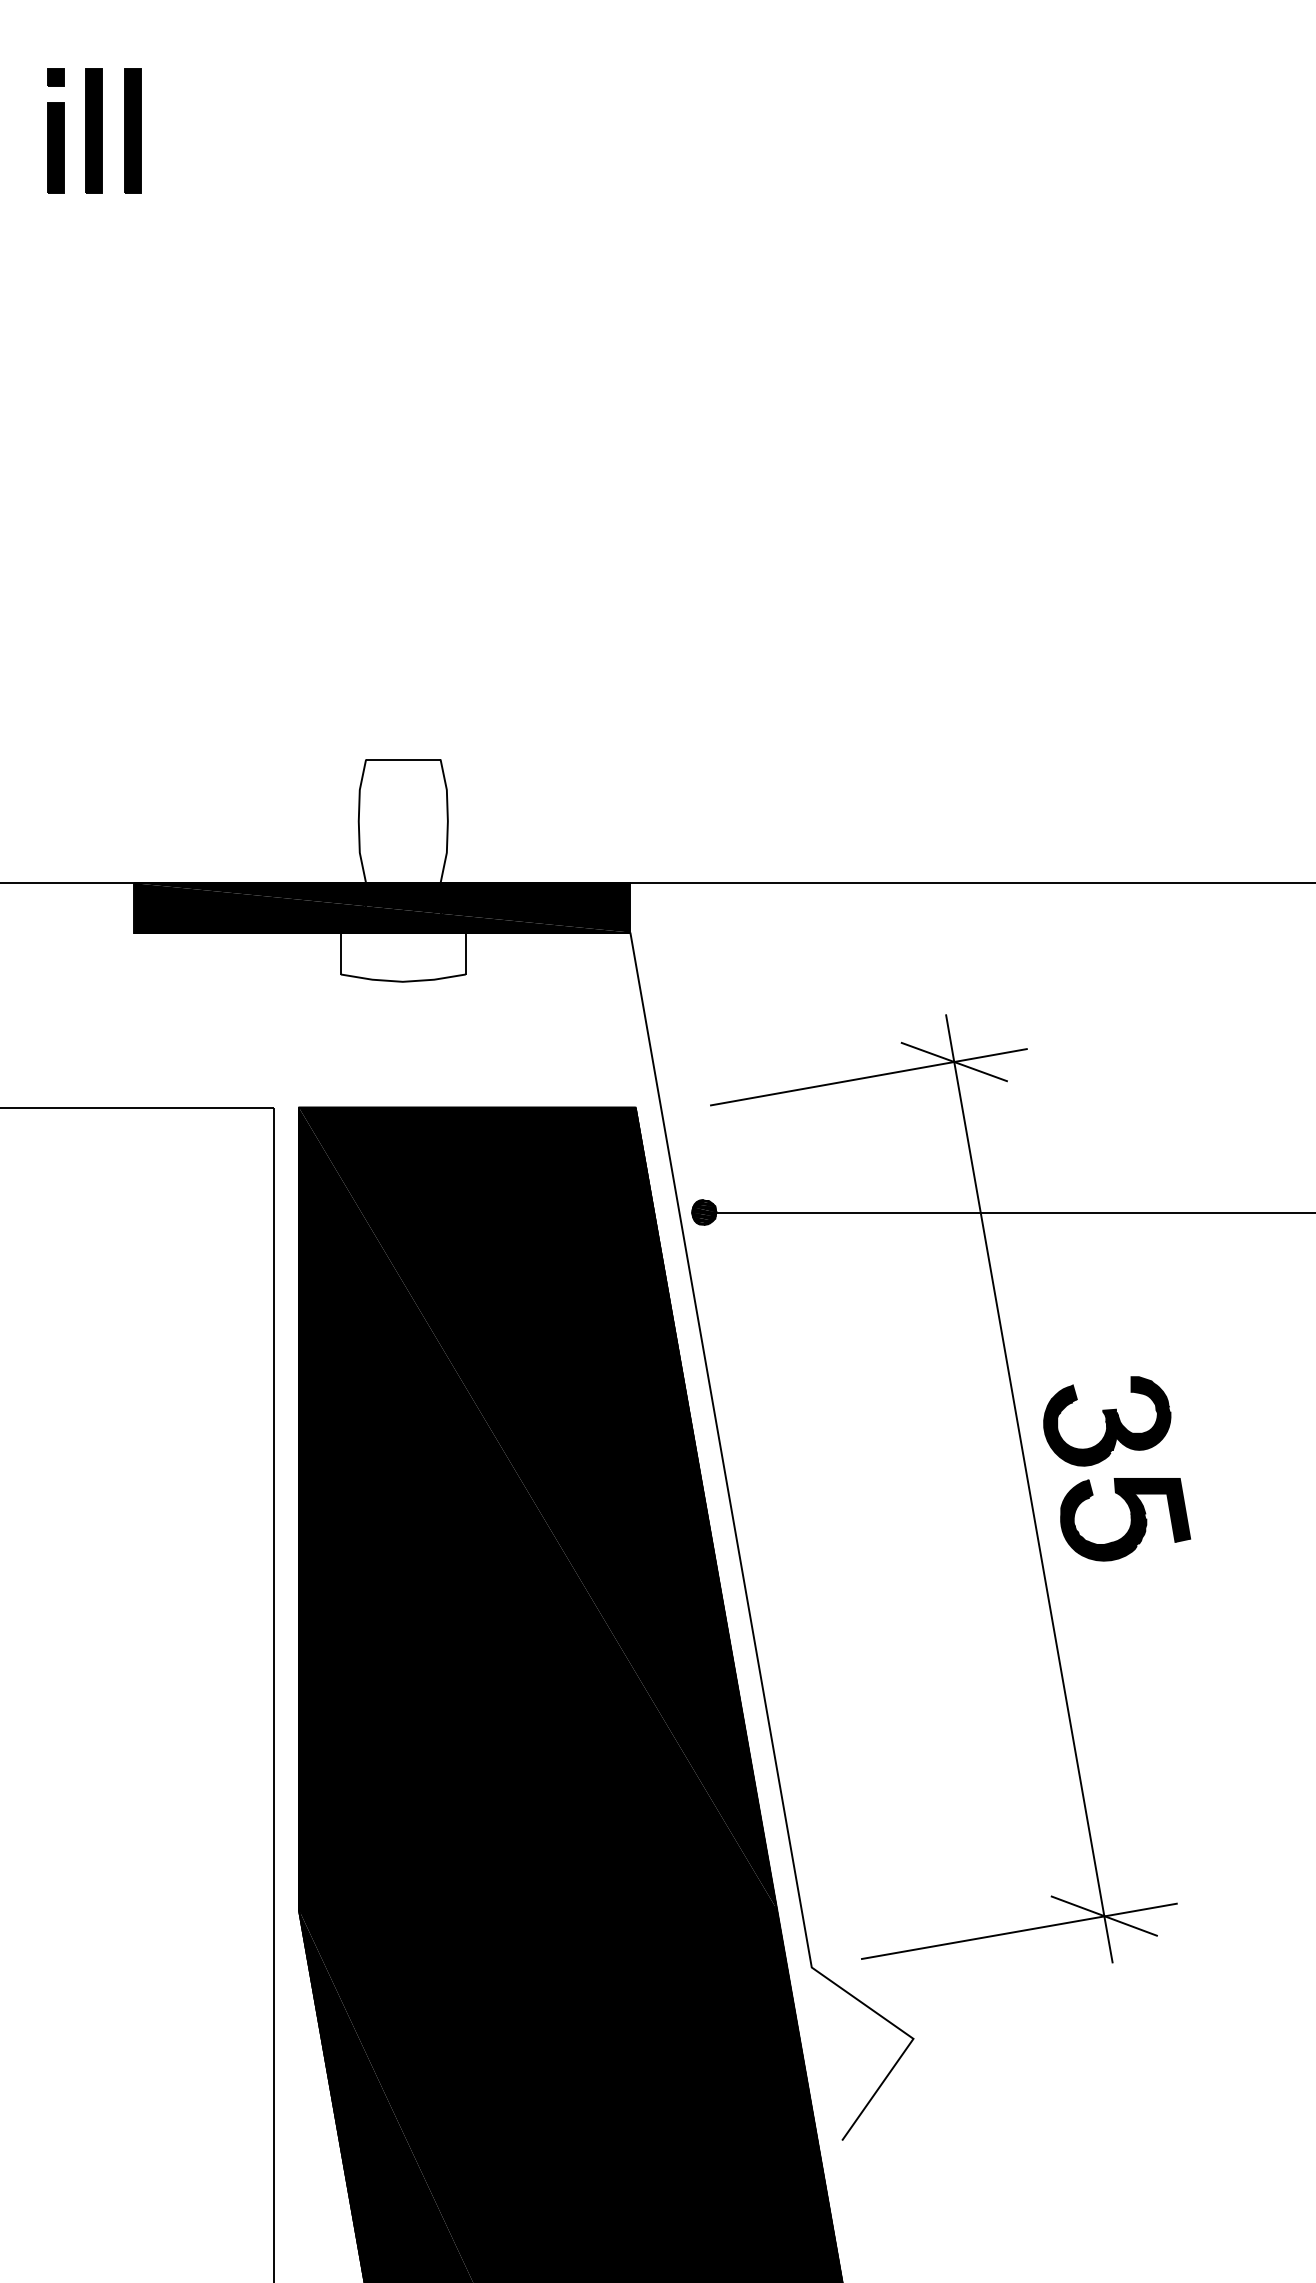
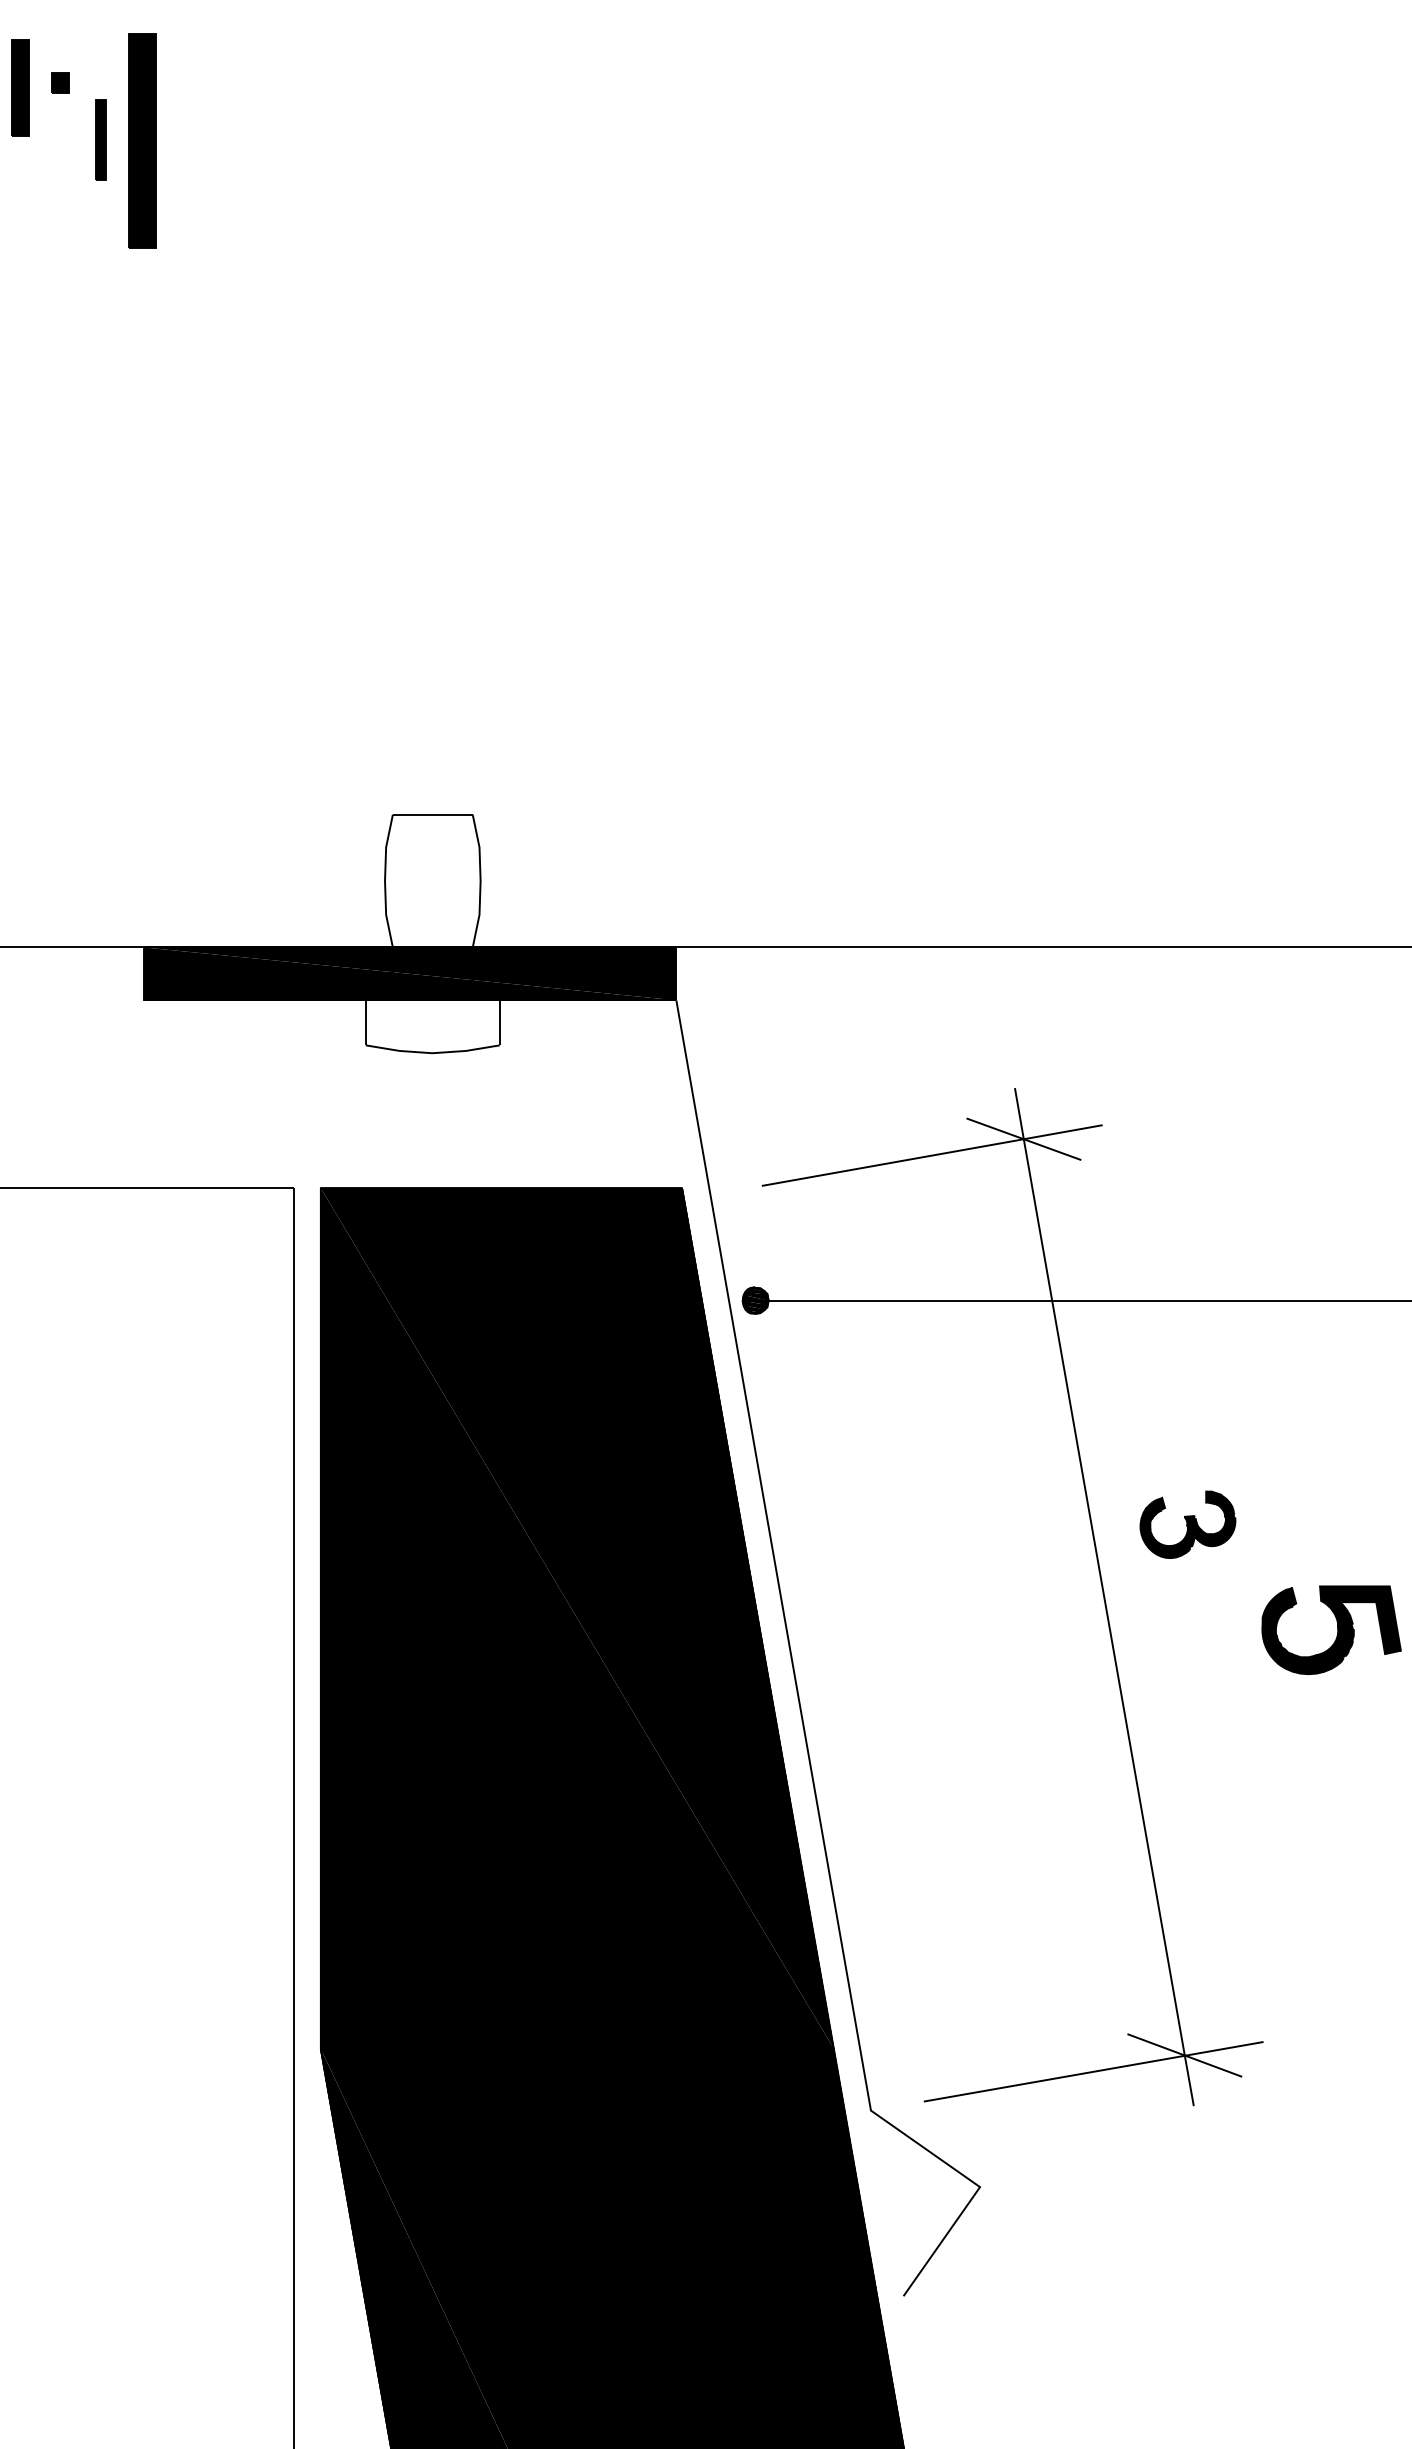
part: (93, 130) -> (100, 139), size x0.6
part: (132, 130) -> (142, 139), size x1.6
part: (56, 147) -> (20, 87), moved
part: (1106, 1421) -> (1187, 1524), size x0.7
part: (1125, 1519) -> (1331, 1630), moved

